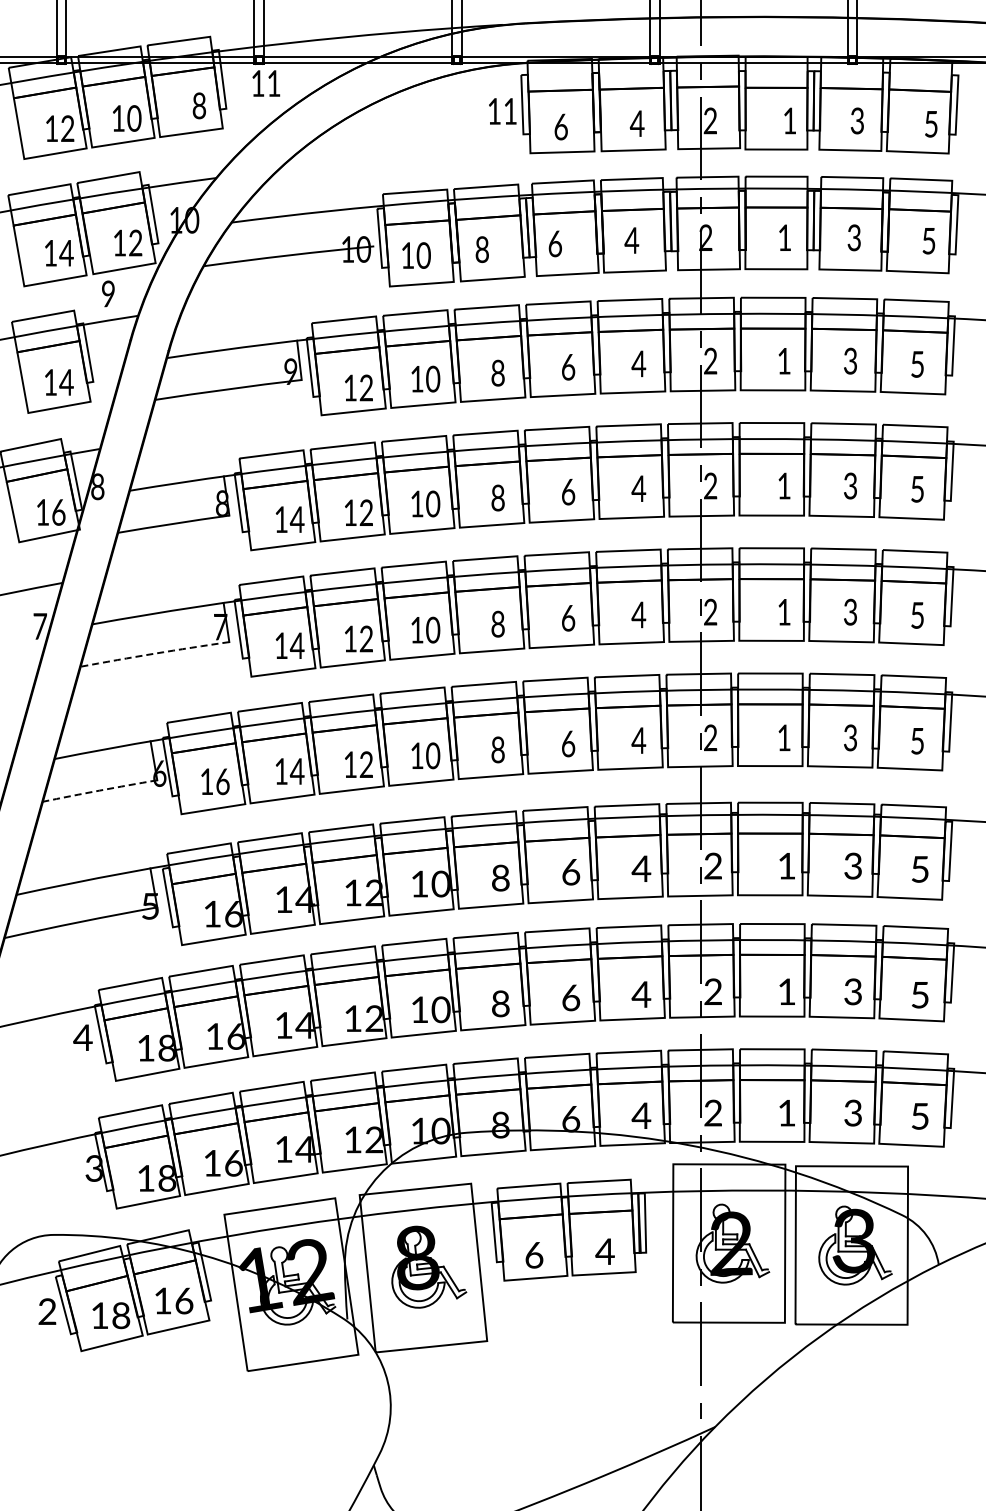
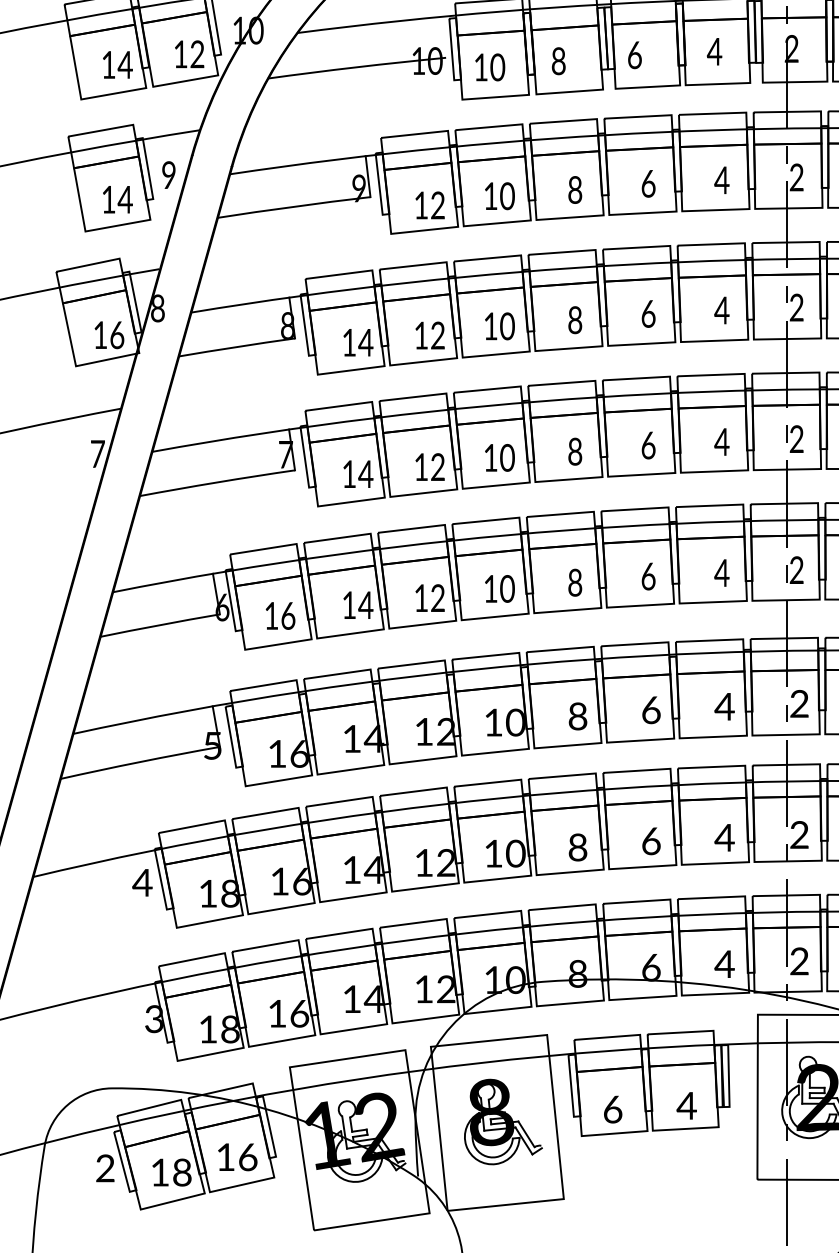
text: (108, 293) -> (169, 174), moved
arc: (154, 653) -> (217, 482), dashed -> solid
arc: (99, 790) -> (159, 625), dashed -> solid

